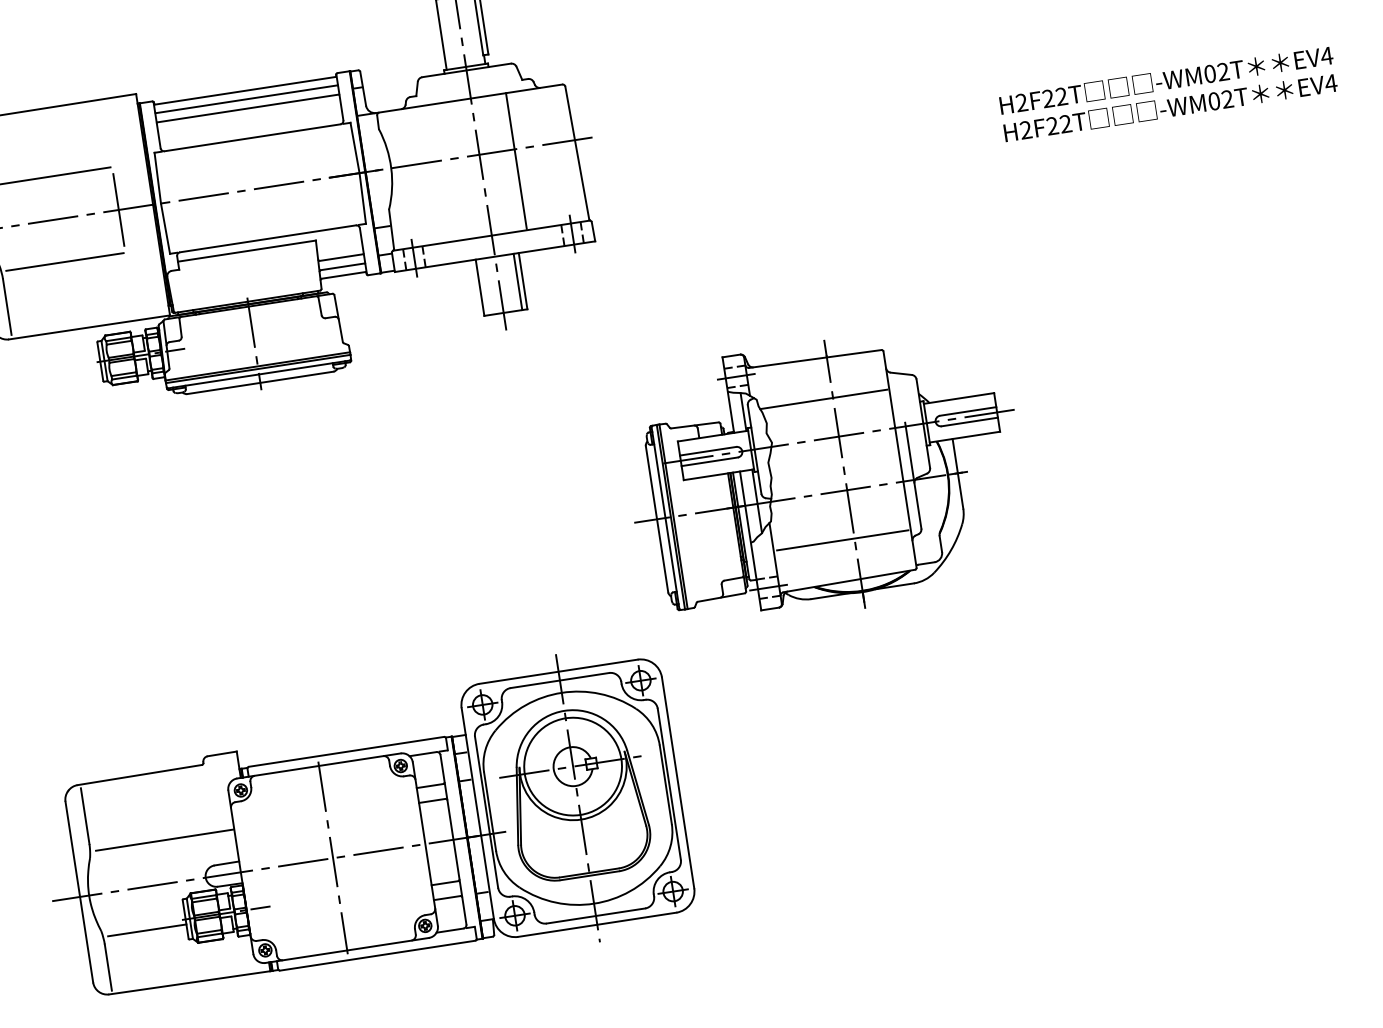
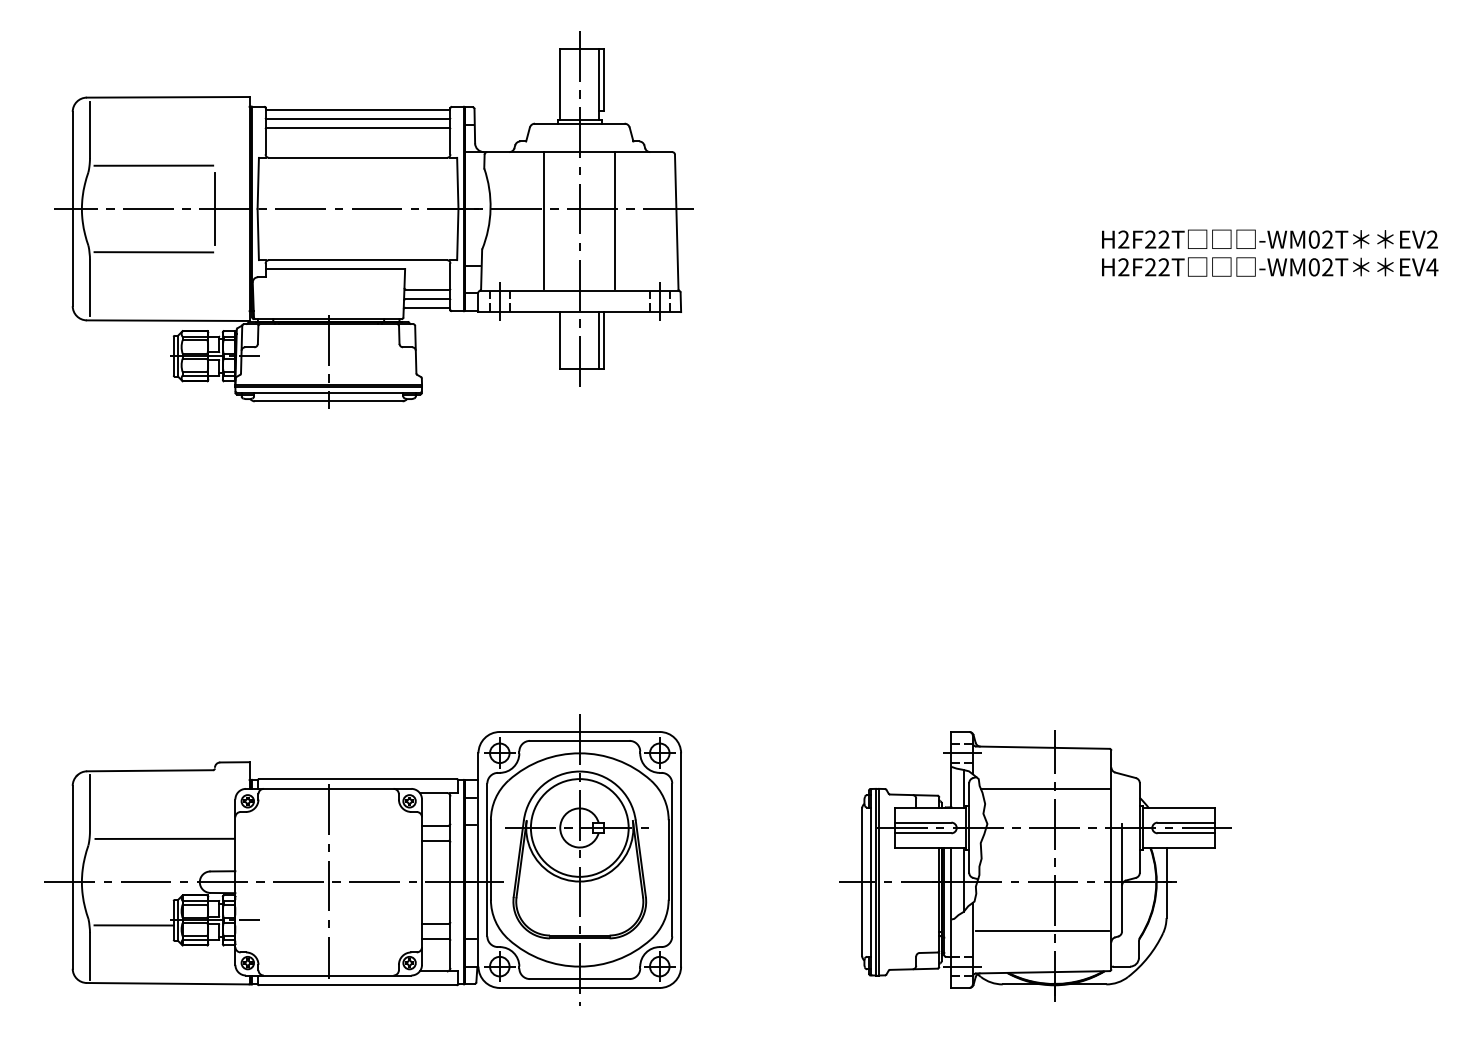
text: (1326, 55) -> (1432, 239), EV4 -> EV2
line: (446, 171) -> (544, 220), added
part: (825, 476) -> (1035, 865), moved

